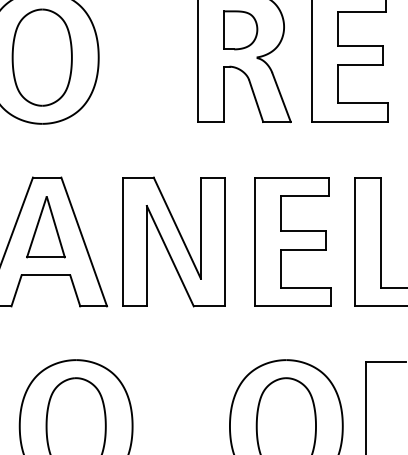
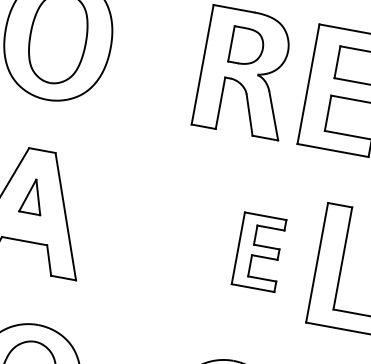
part: (45, 227) -> (32, 196), size x0.6
part: (173, 241) -> (148, 231), removed
part: (292, 241) -> (259, 251), size x0.6

